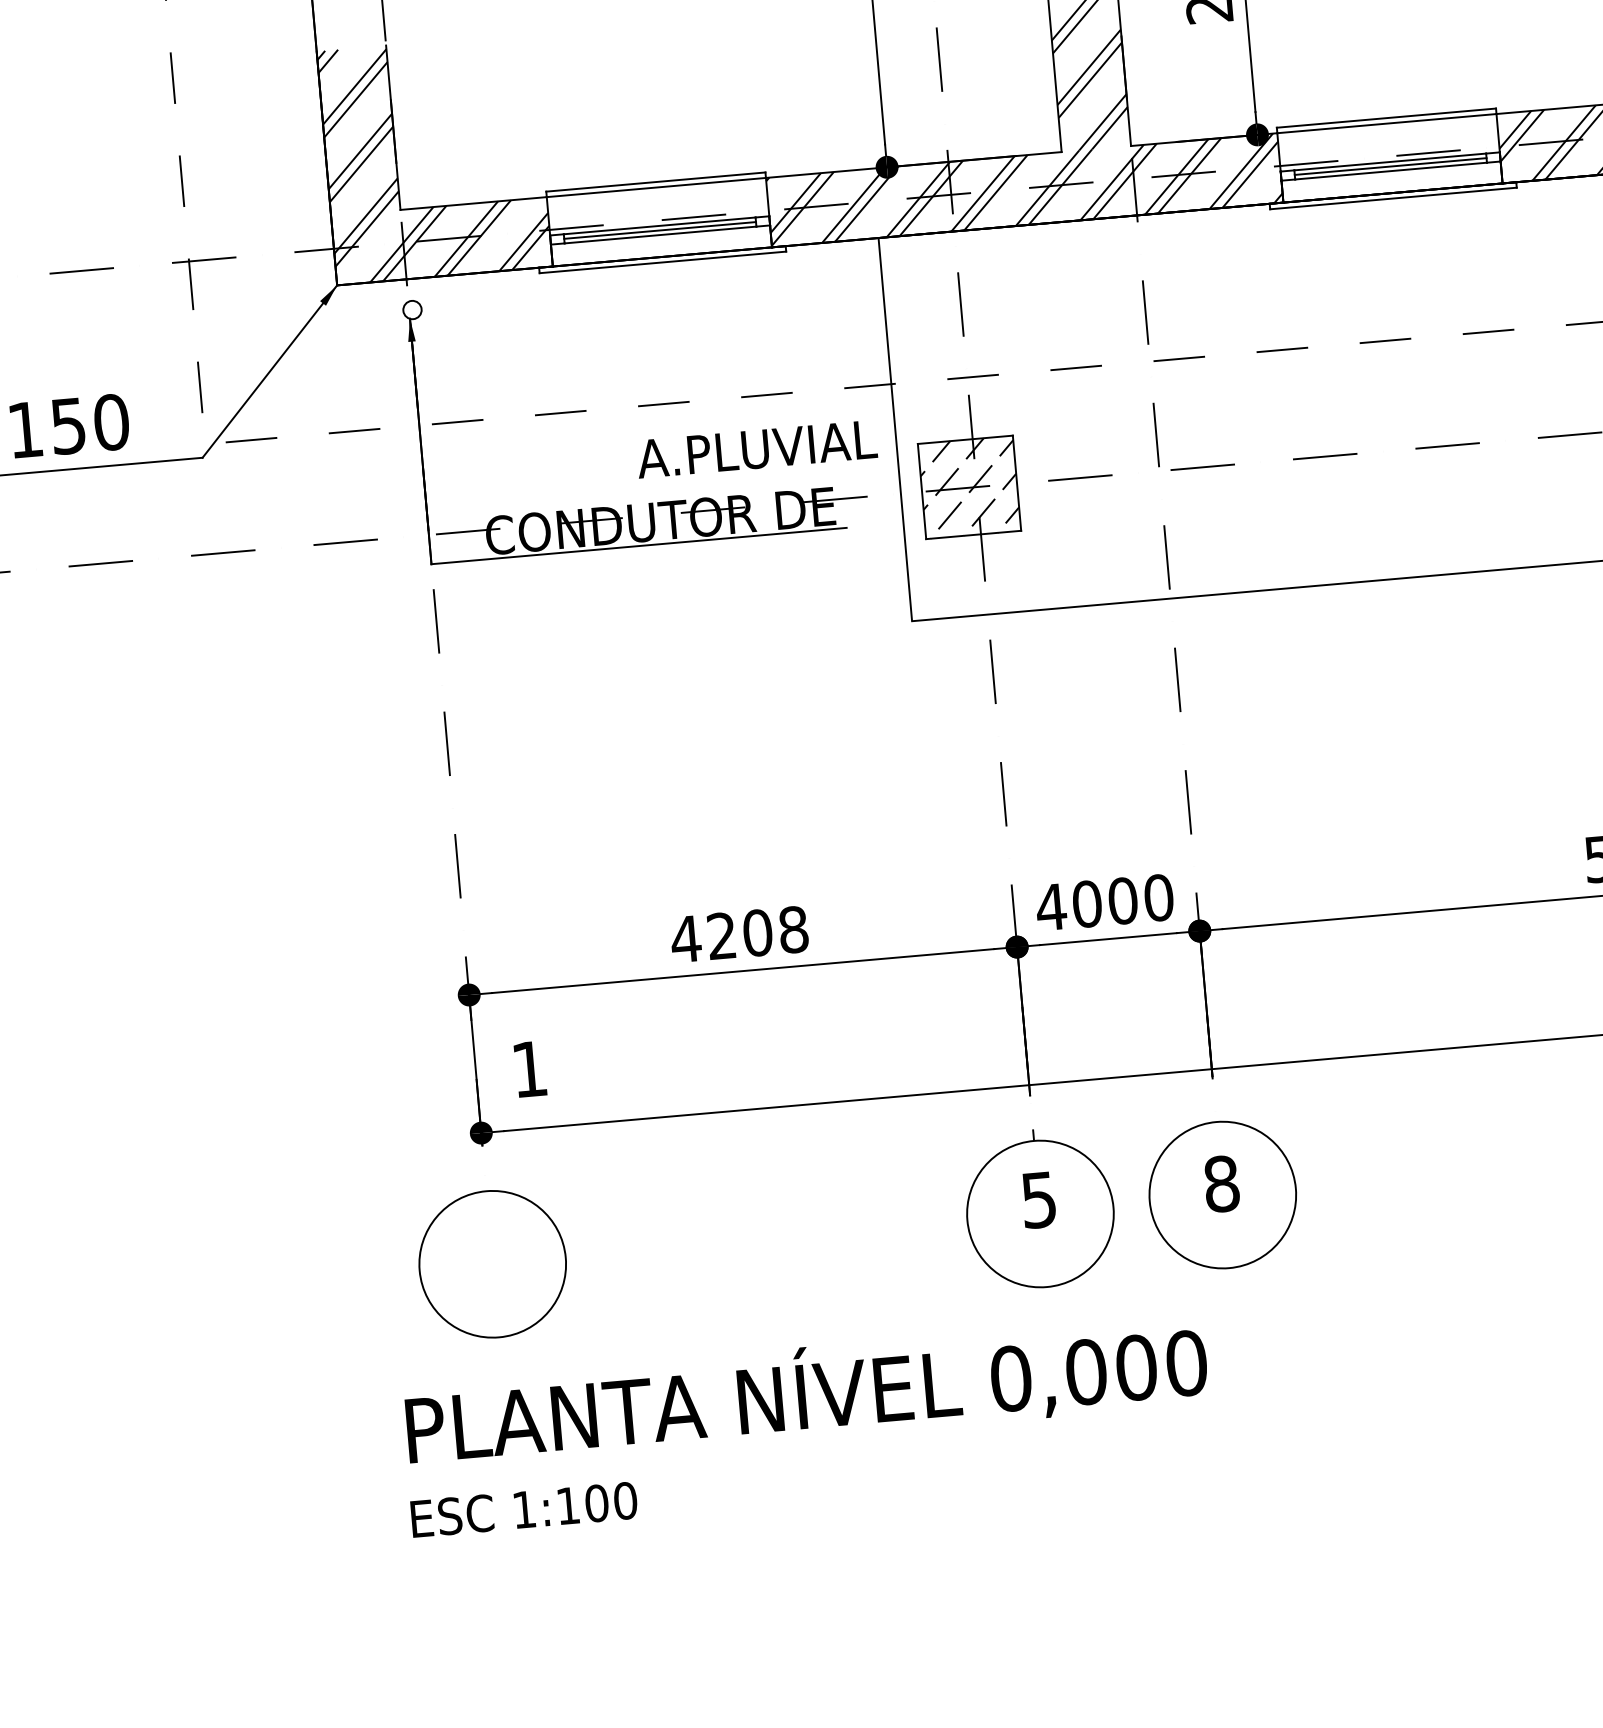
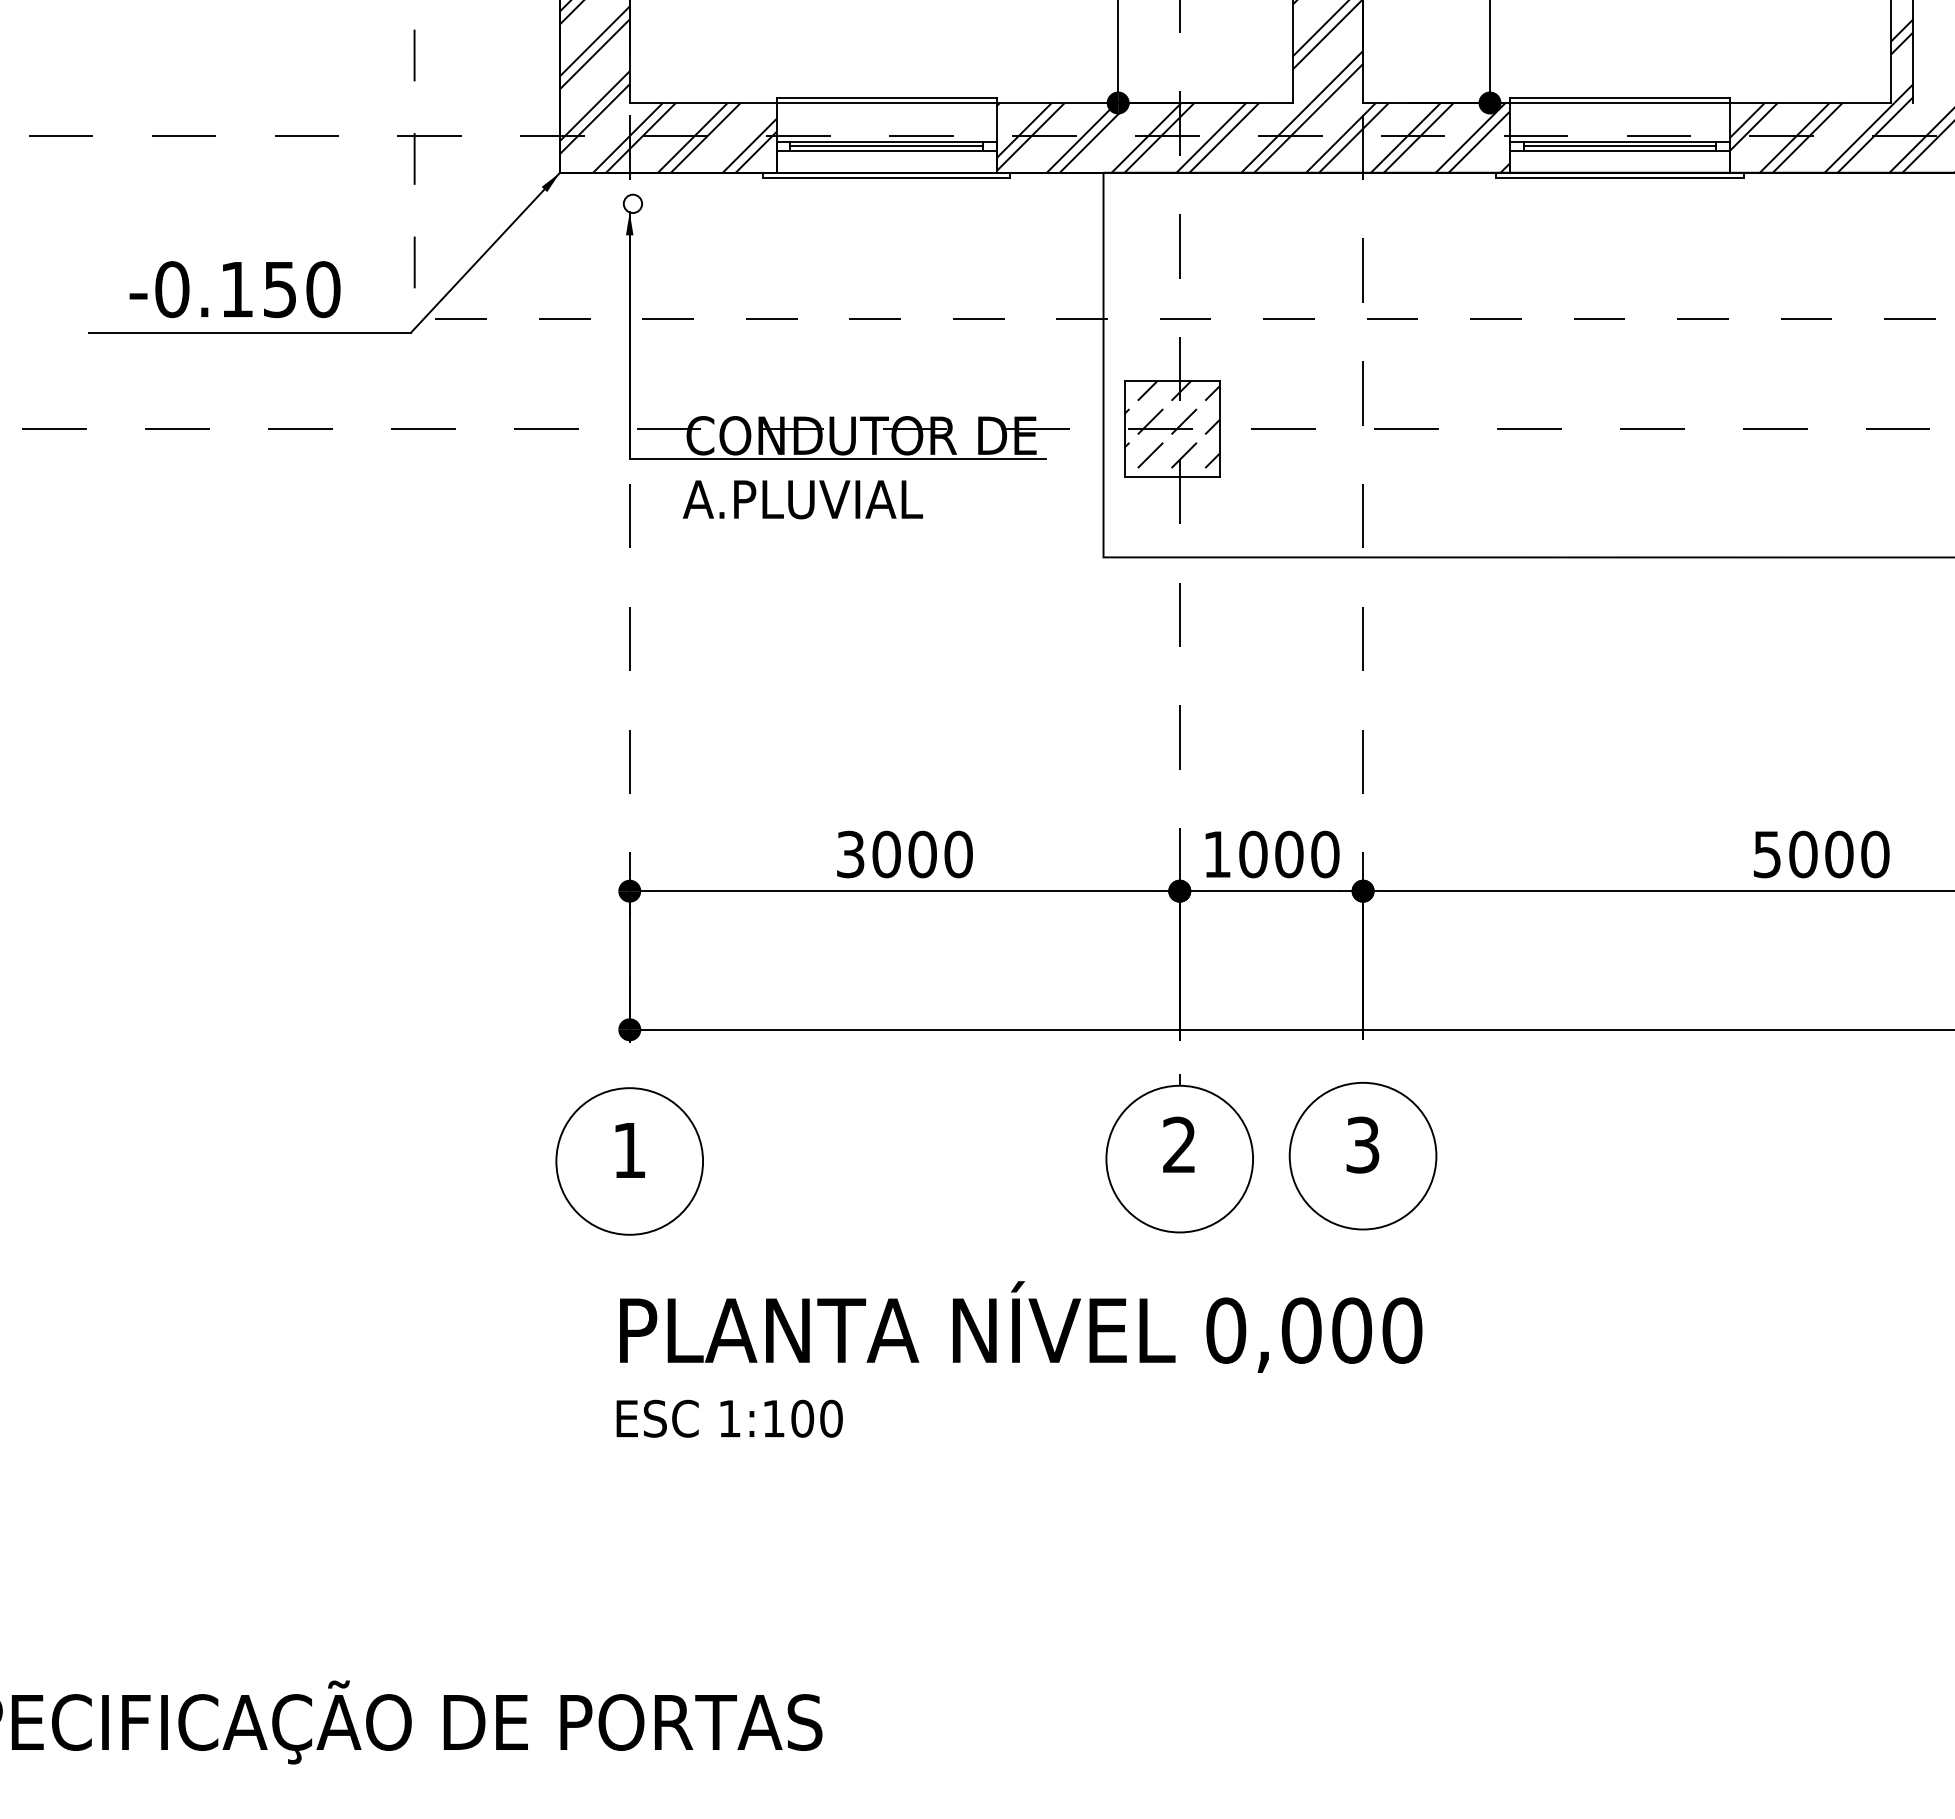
text: (756, 449) -> (802, 499), moved
text: (1051, 907) -> (1217, 854), 4000 -> 1000
text: (738, 934) -> (903, 854), 4208 -> 3000
text: (529, 1069) -> (629, 1150), moved
text: (1221, 1183) -> (1362, 1144), 8 -> 3
text: (1038, 1199) -> (1179, 1144), 5 -> 2
text: (807, 1425) -> (1019, 1359), moved

